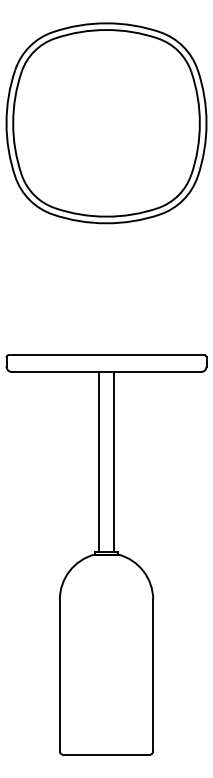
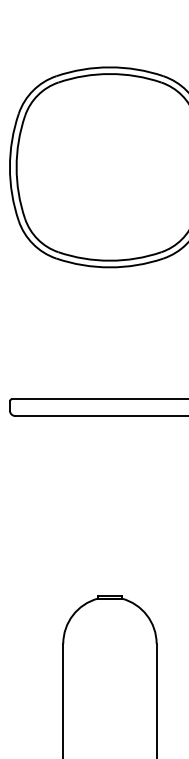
line: (99, 461) -> (102, 505), removed
line: (113, 461) -> (116, 505), removed

